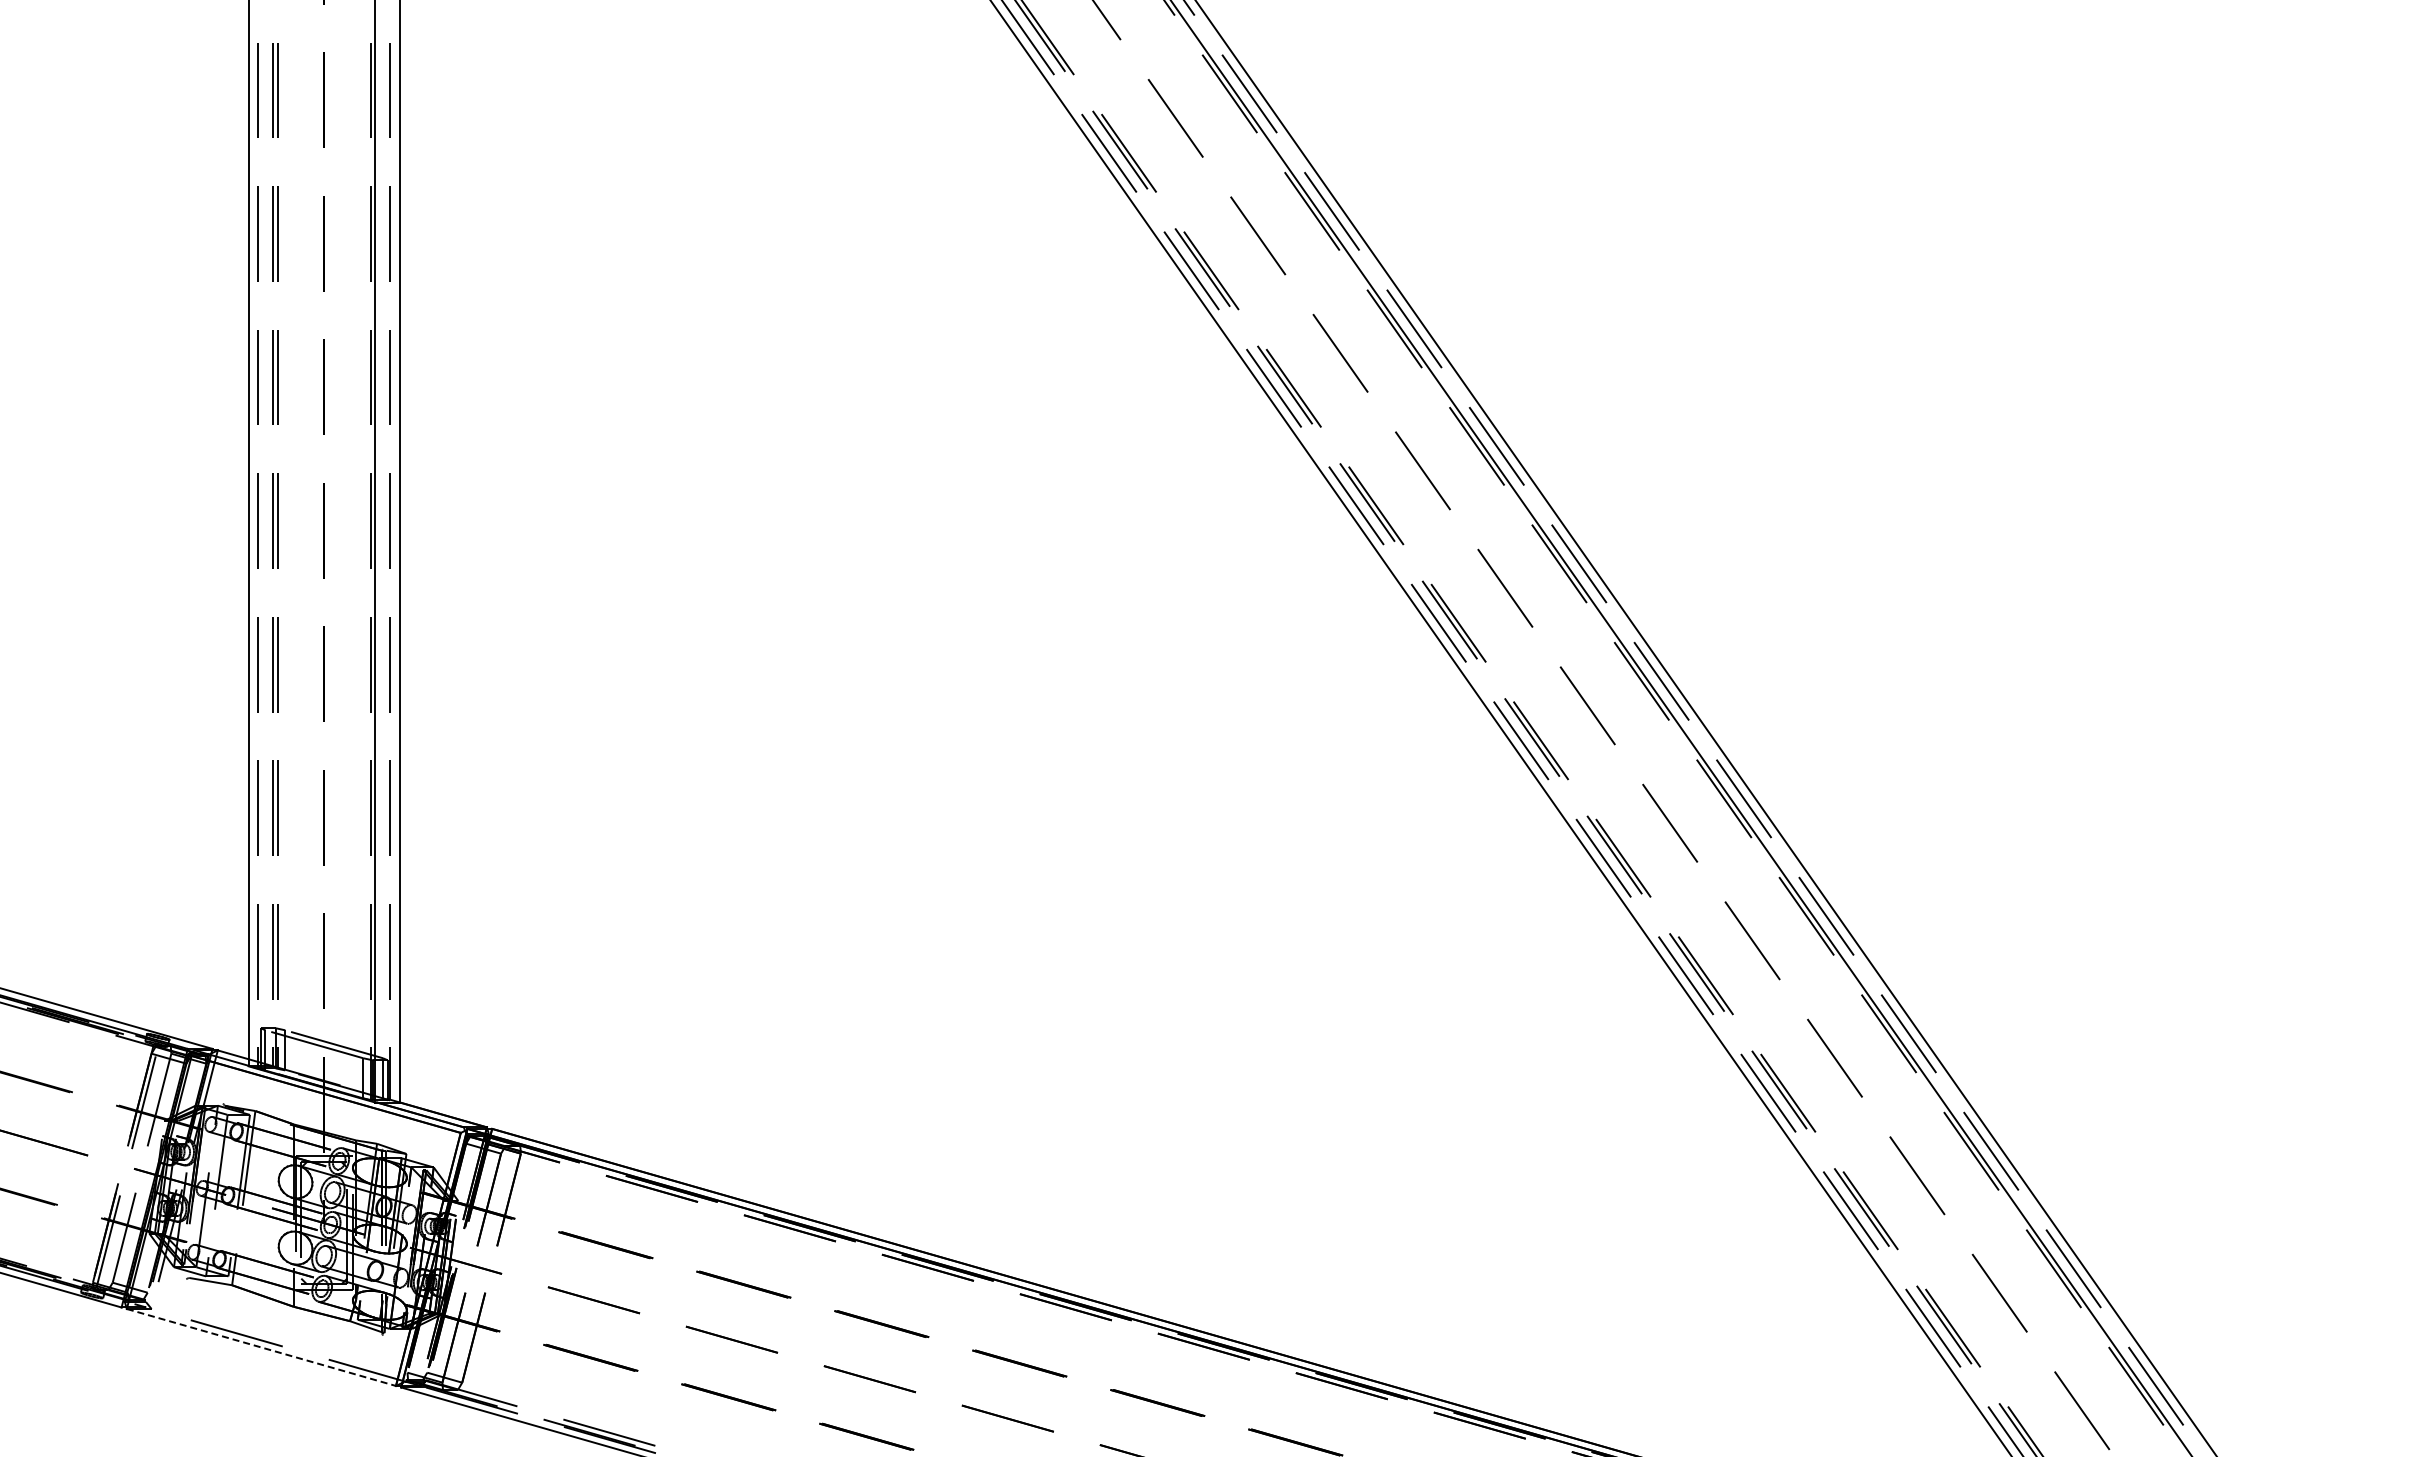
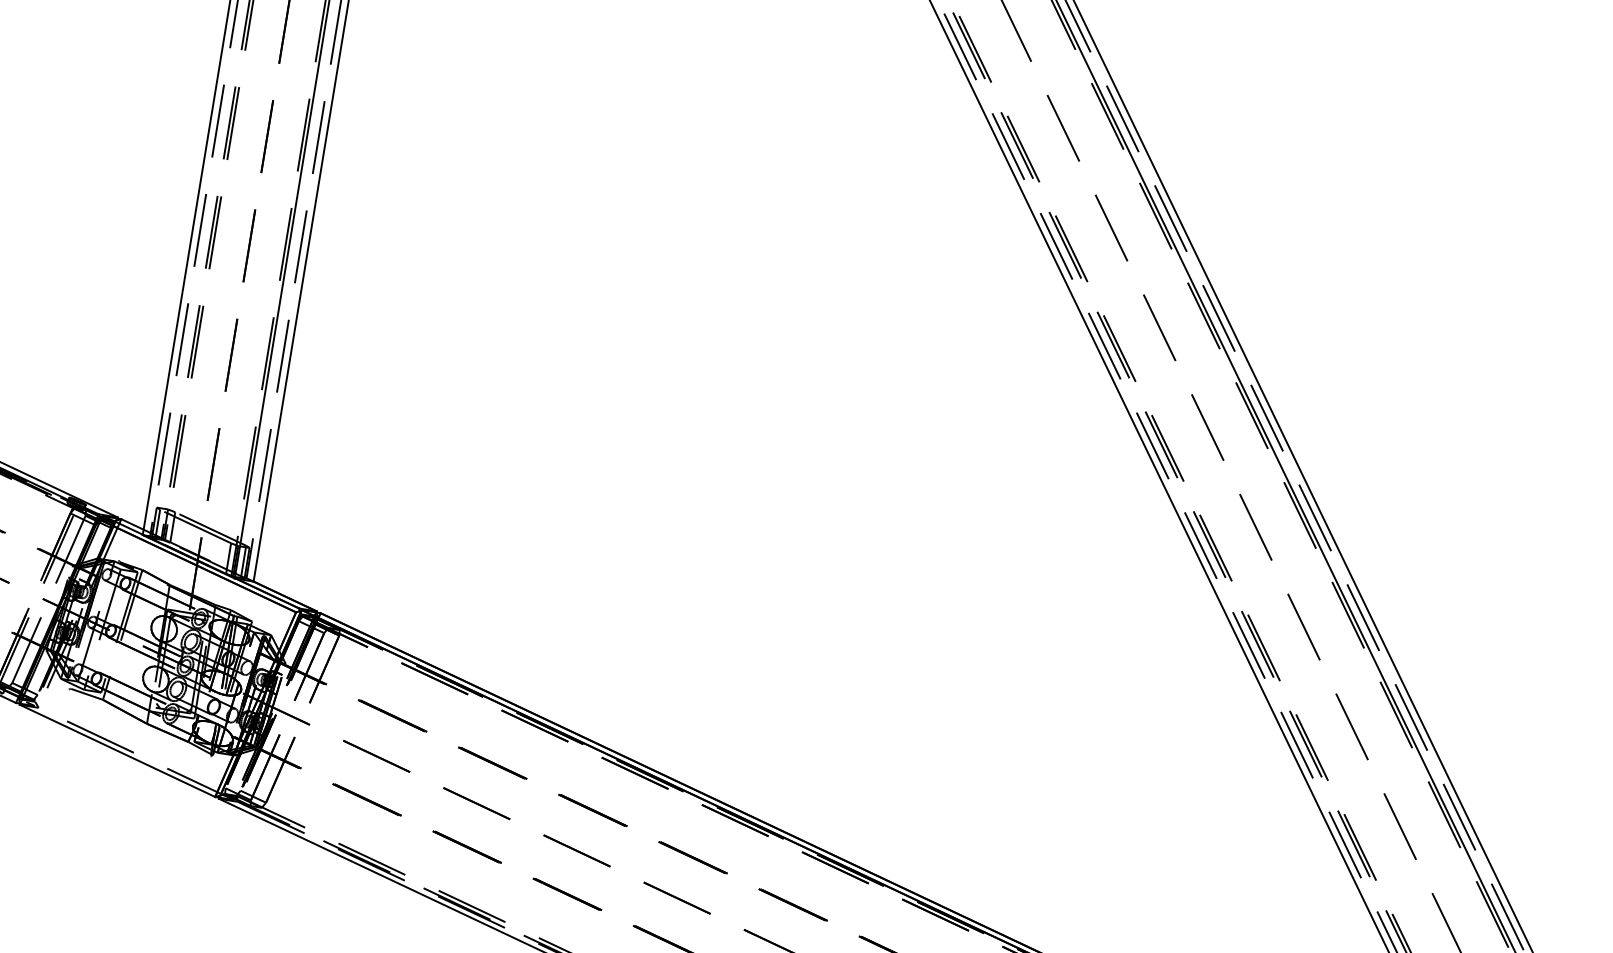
line: (261, 1347) -> (117, 750), dashed -> solid

